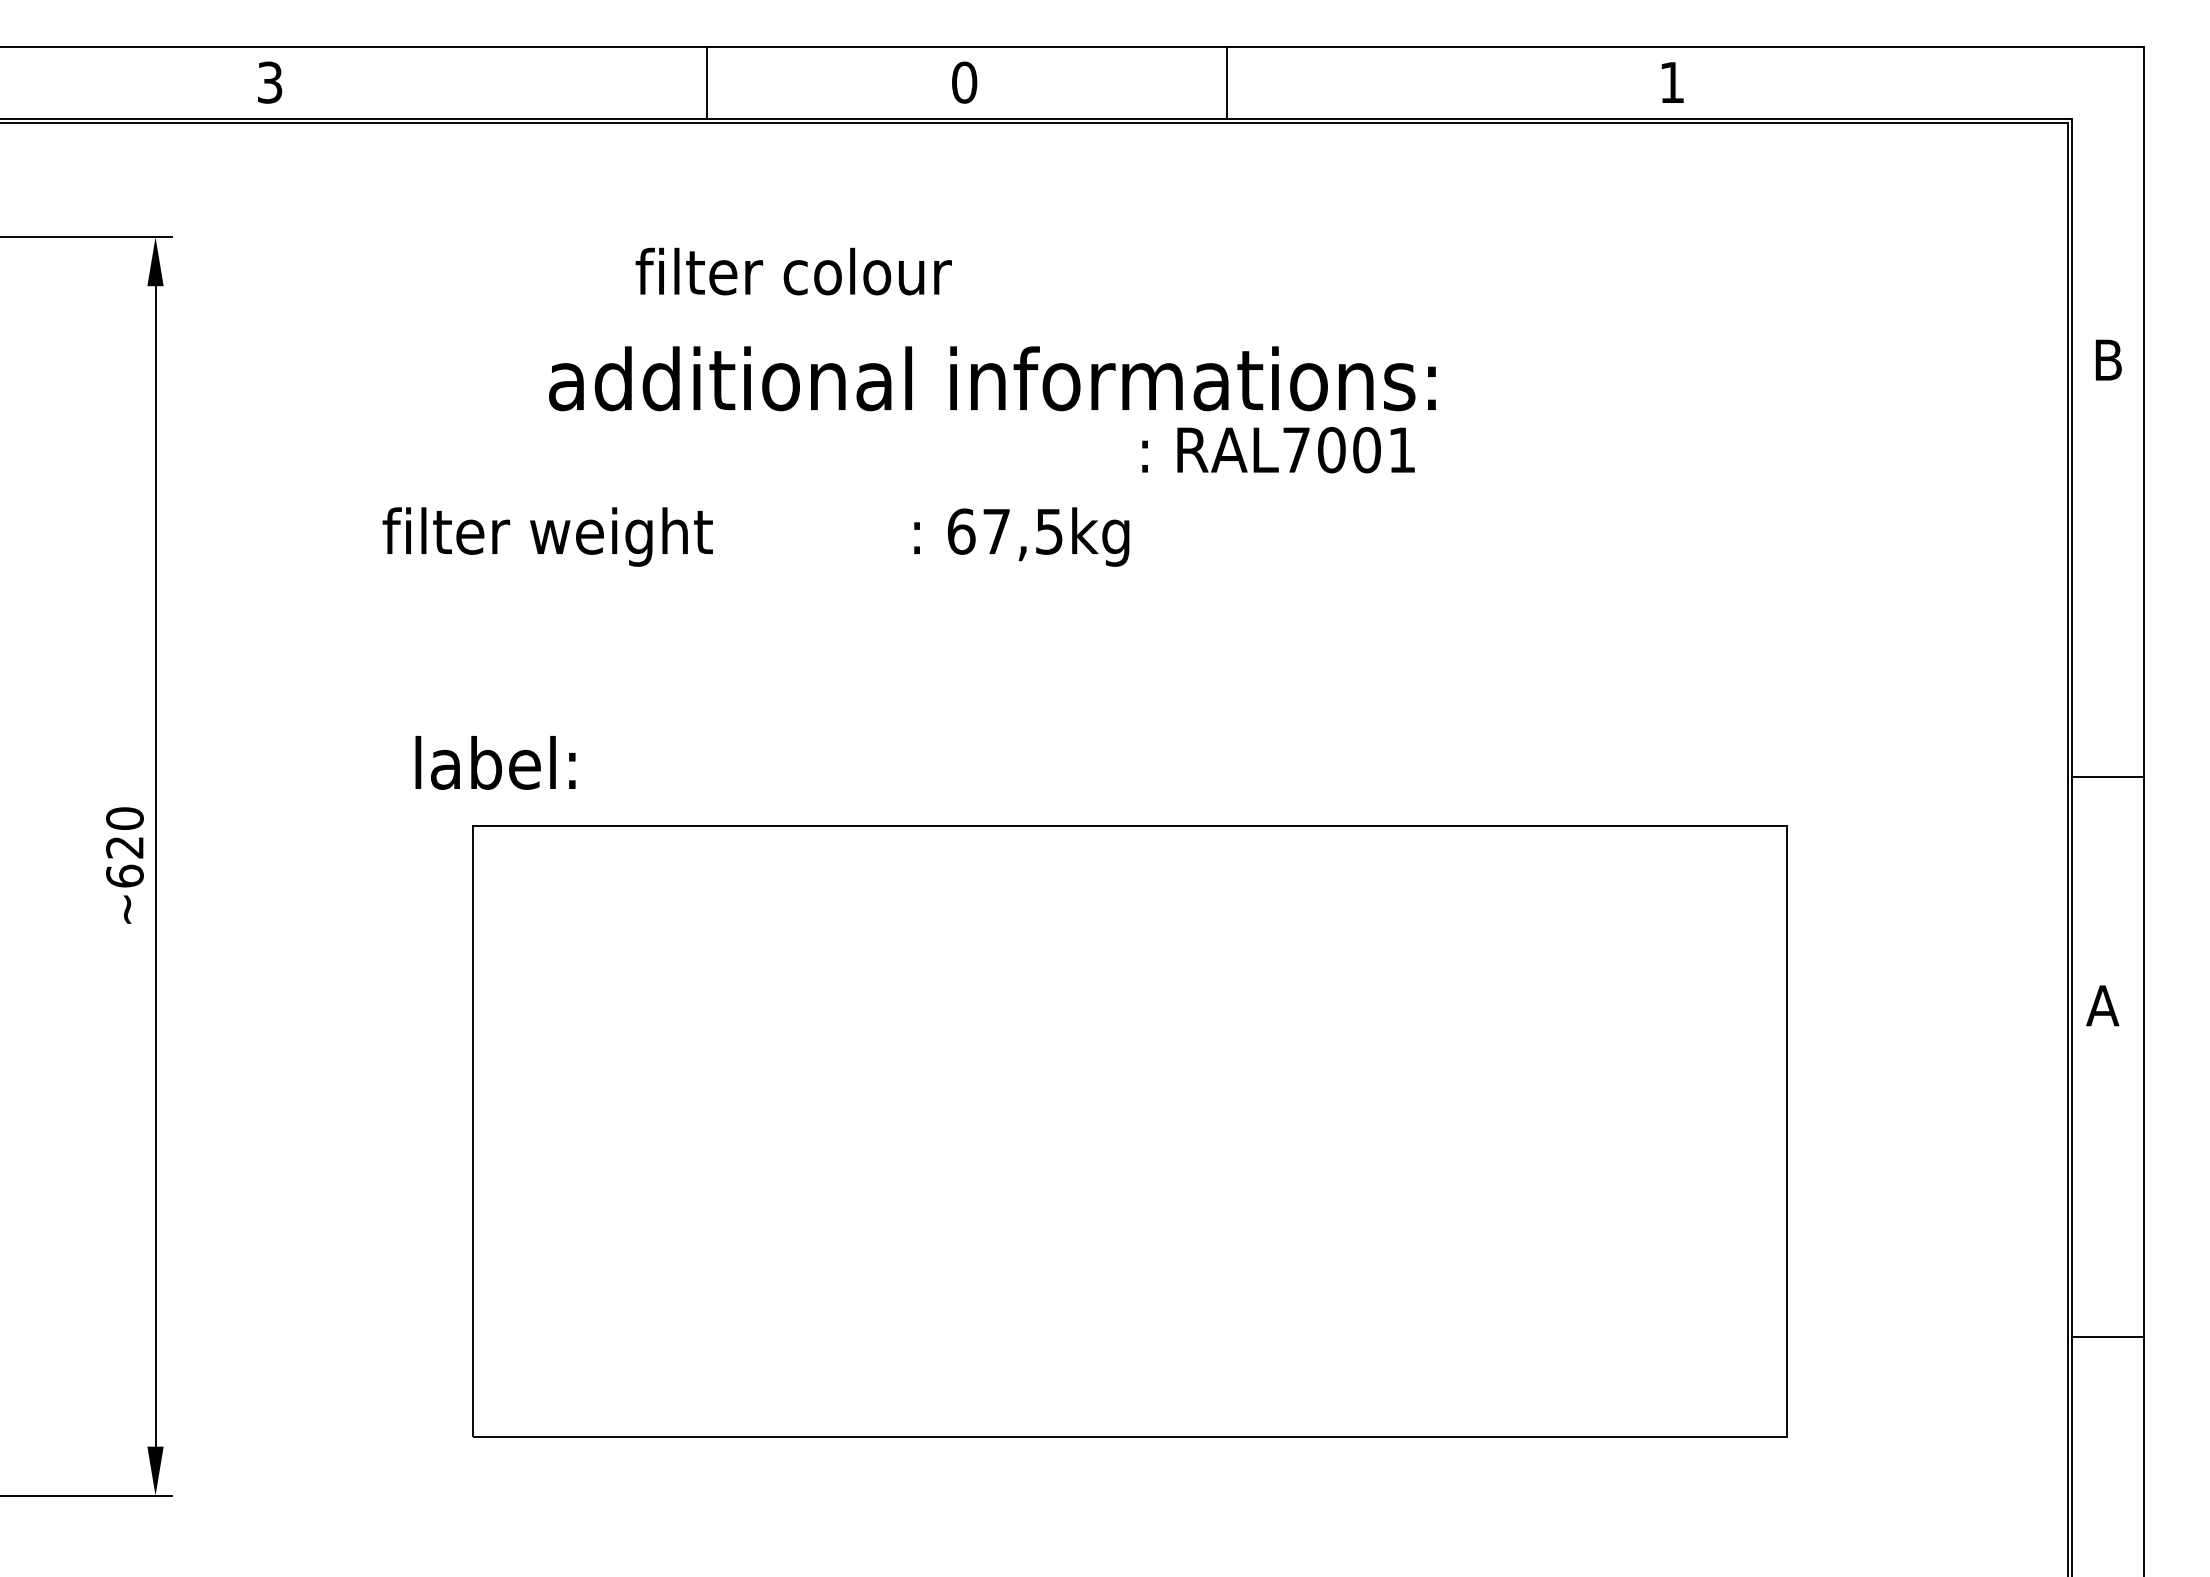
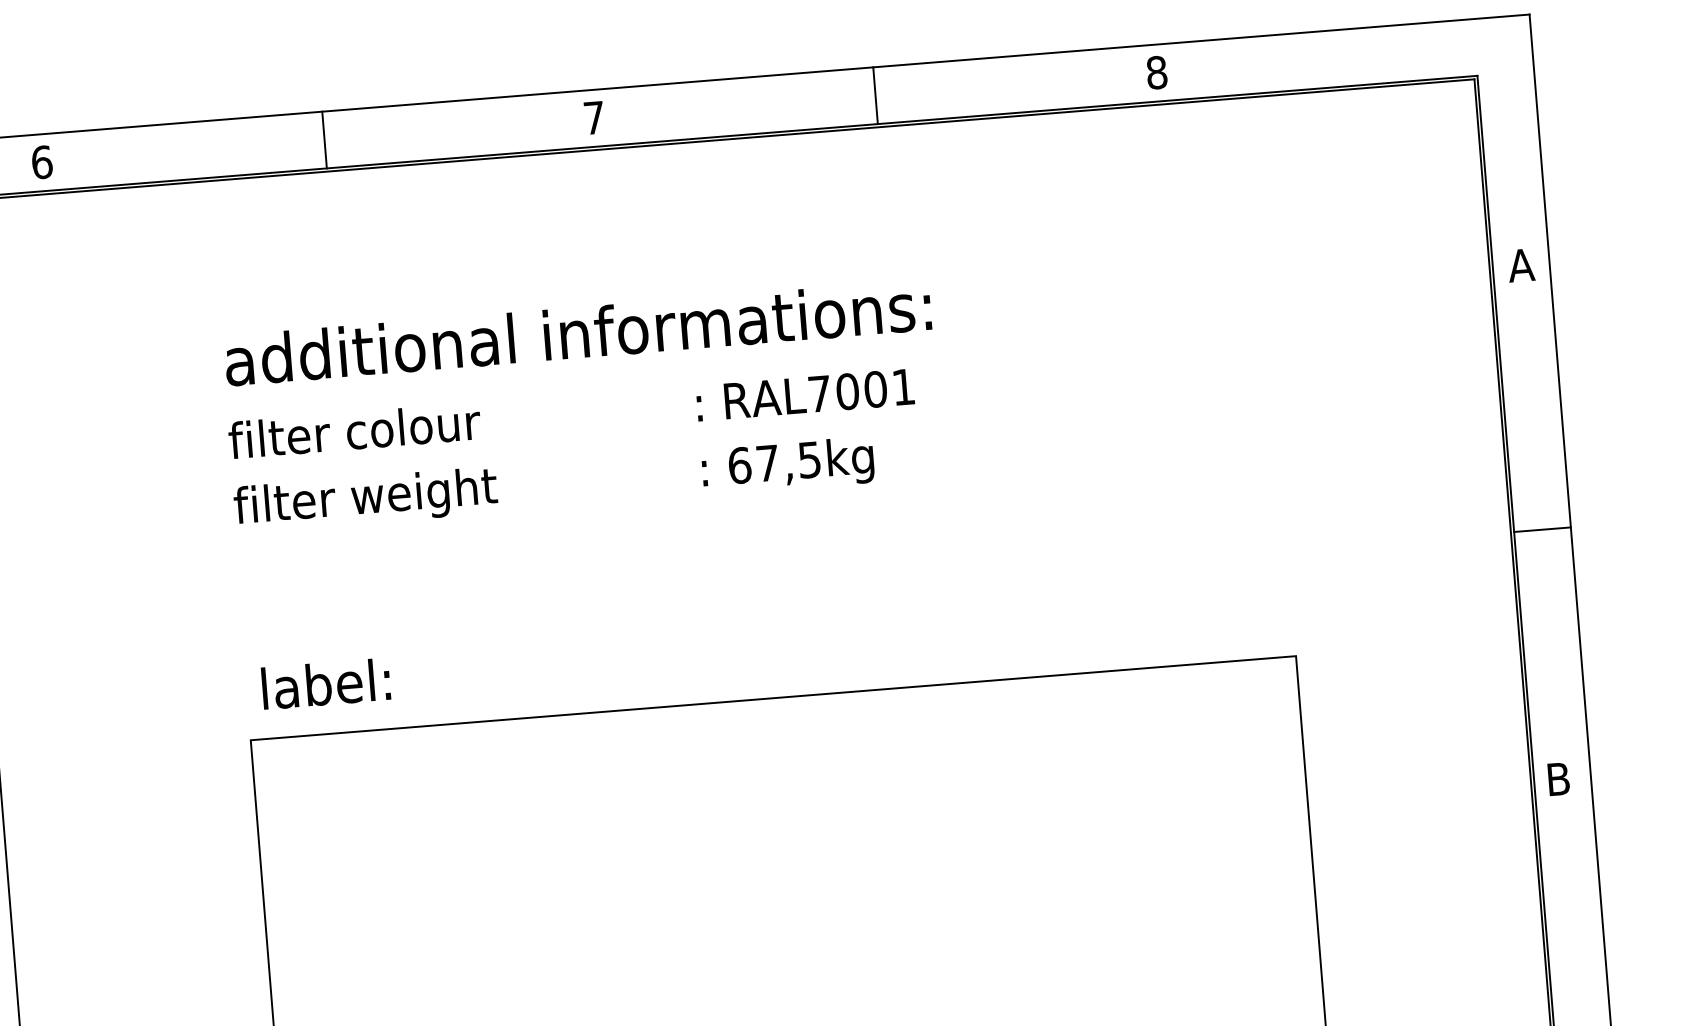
text: (269, 82) -> (41, 162), 3 -> 6
line: (707, 82) -> (324, 139), moved
text: (964, 82) -> (594, 117), 0 -> 7
line: (1227, 82) -> (875, 95), moved
text: (1671, 82) -> (1156, 72), 1 -> 8
text: (793, 271) -> (354, 430), moved
text: (2107, 359) -> (1520, 265), B -> A
text: (992, 378) -> (577, 332), moved
text: (1278, 450) -> (805, 395), moved
text: (547, 536) -> (365, 499), moved
text: (1021, 536) -> (787, 465), moved
text: (495, 762) -> (326, 683), moved
line: (2107, 777) -> (1542, 529), moved
text: (2102, 1005) -> (1558, 778), A -> B

